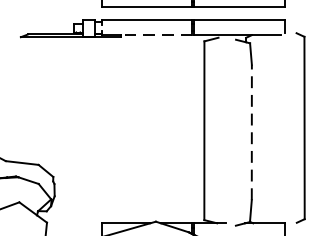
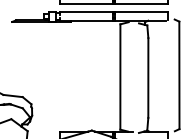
line: (155, 34) -> (91, 20), dashed -> solid
line: (252, 133) -> (148, 78), dashed -> solid

